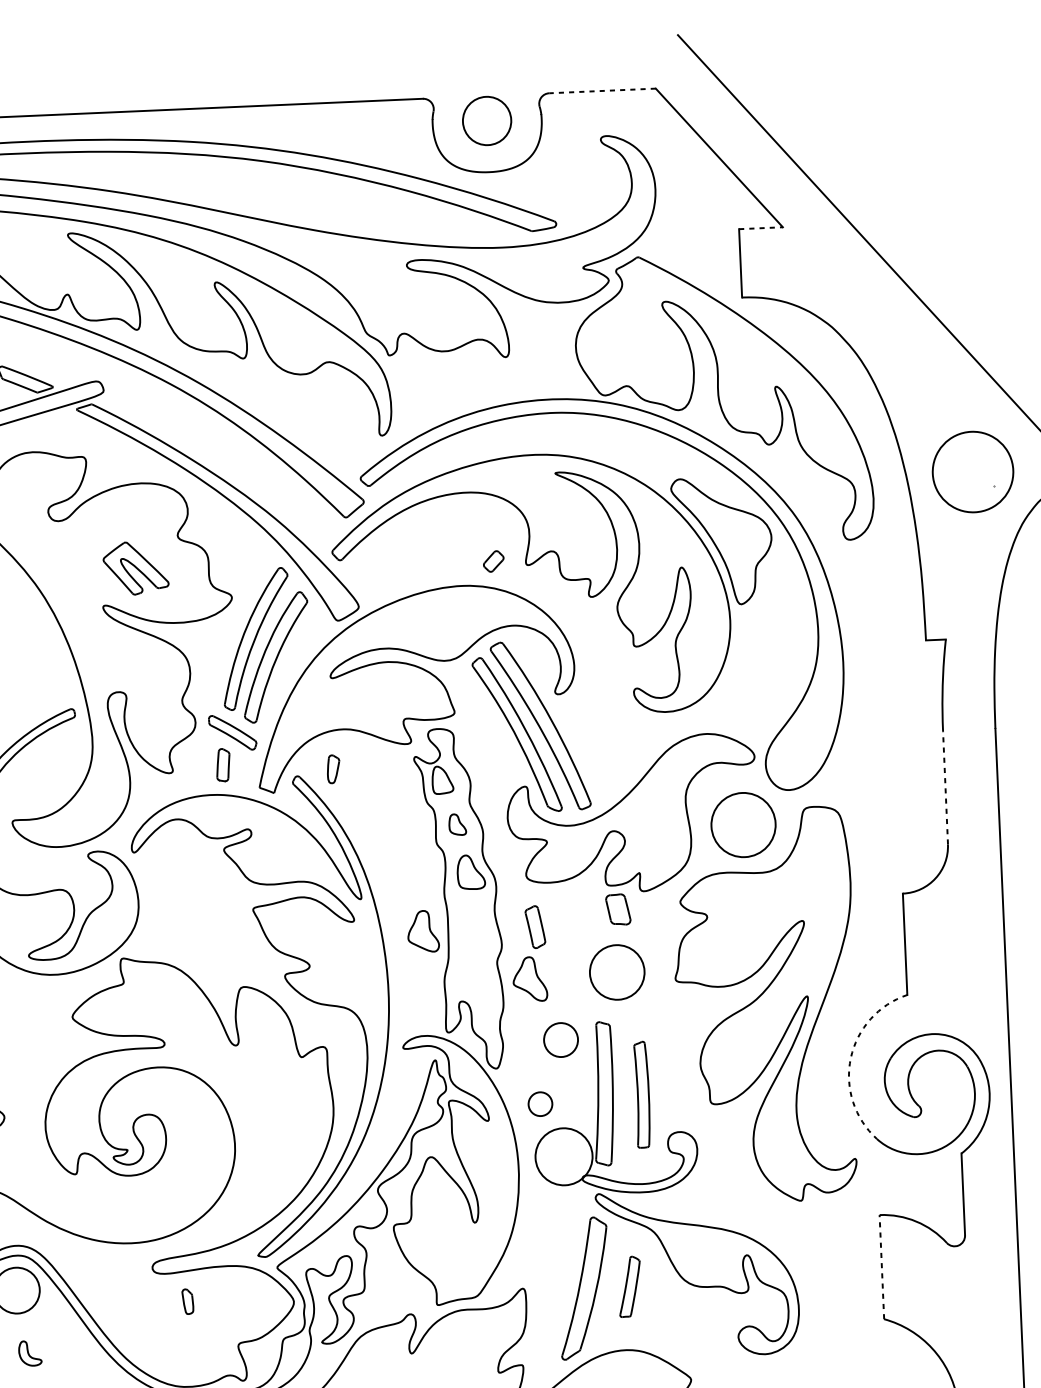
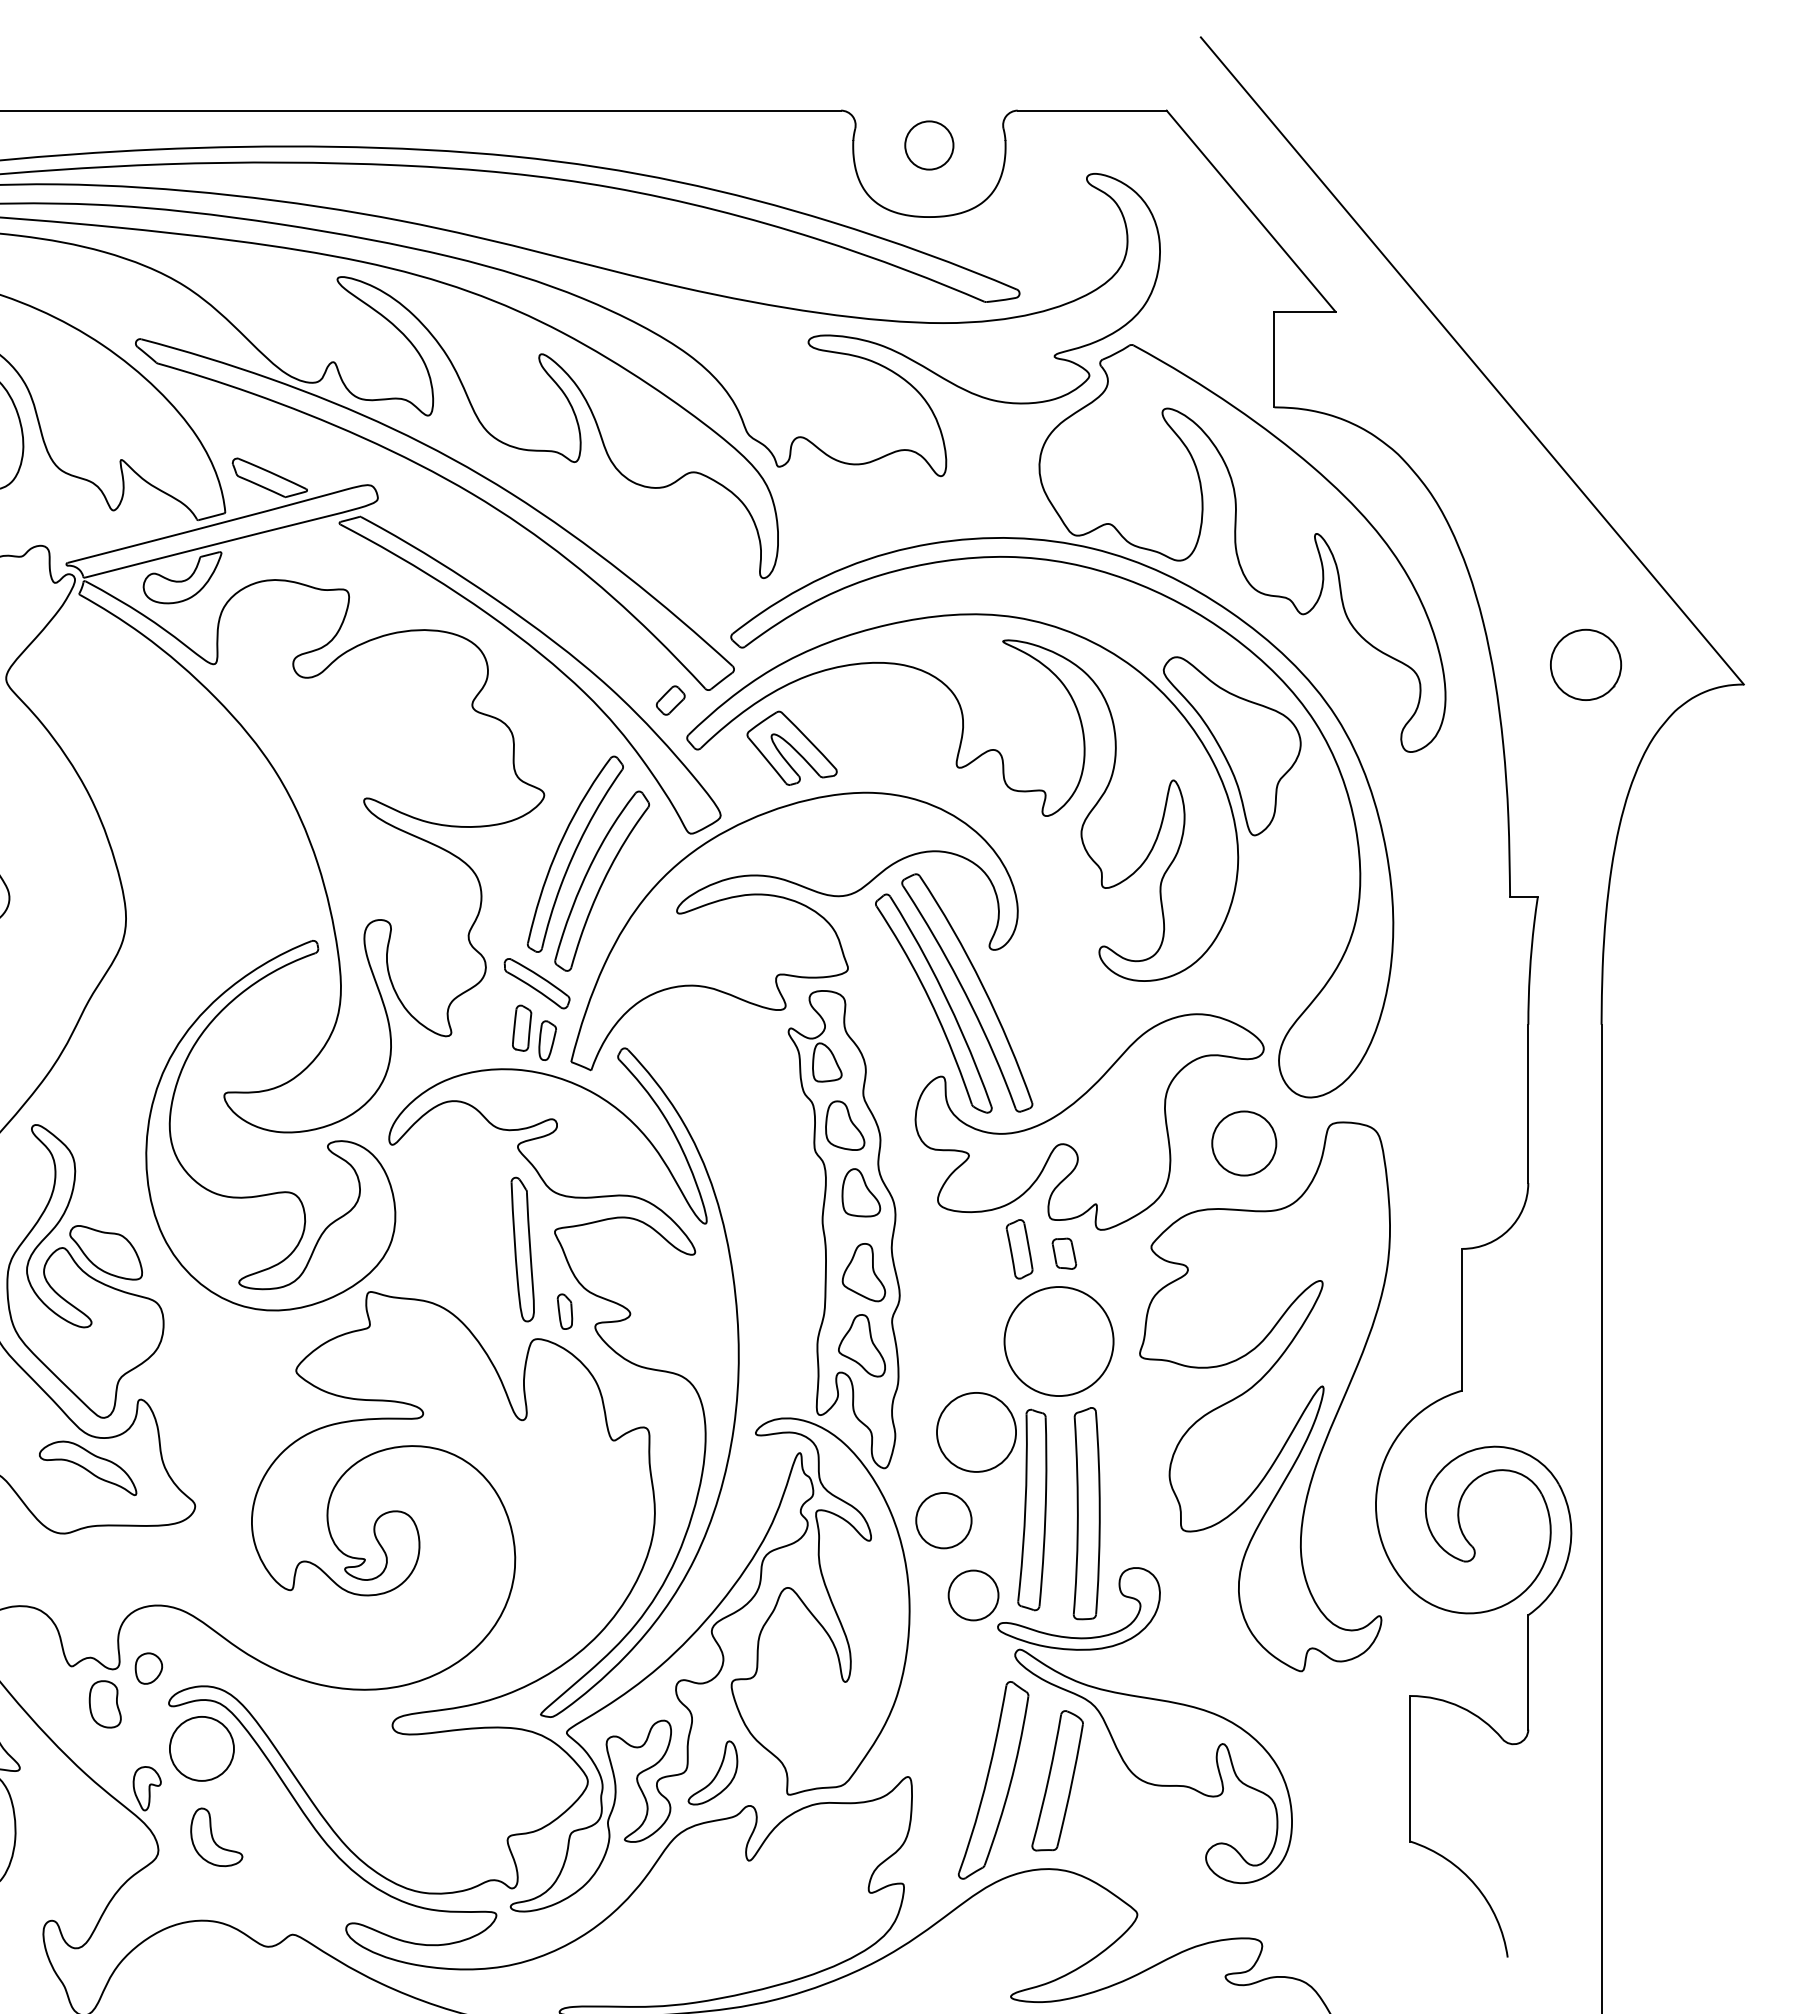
line: (602, 90) -> (1091, 110), dashed -> solid
circle: (487, 120) -> (929, 145), size x0.71
line: (760, 228) -> (1304, 311), dashed -> solid
circle: (972, 471) -> (1585, 664), size x0.62
part: (493, 561) -> (670, 700), moved
part: (135, 567) -> (791, 747), moved
part: (333, 769) -> (547, 1040), moved
line: (945, 787) -> (1528, 1103), dashed -> solid
part: (457, 824) -> (845, 1125), size x1.67
circle: (743, 825) -> (1244, 1143), size x0.71
part: (618, 909) -> (1064, 1253), size x0.71
part: (230, 923) -> (522, 1249), added
part: (535, 927) -> (1019, 1249), moved
part: (422, 931) -> (863, 1272), moved
circle: (616, 972) -> (1058, 1341), size x1.43
part: (529, 979) -> (861, 1345), moved
circle: (561, 1039) -> (976, 1431), size x1.67
arc: (850, 1058) -> (1379, 1475), dashed -> solid
part: (642, 1094) -> (1086, 1513), size x1.43
circle: (540, 1104) -> (943, 1520), size x1.67
circle: (563, 1156) -> (973, 1595), size x0.62
line: (881, 1266) -> (1410, 1768), dashed -> solid
part: (629, 1286) -> (1057, 1780), size x1.67
part: (382, 1291) -> (712, 1772), added
part: (187, 1301) -> (564, 1311), moved
part: (30, 1353) -> (216, 1837), size x1.67

